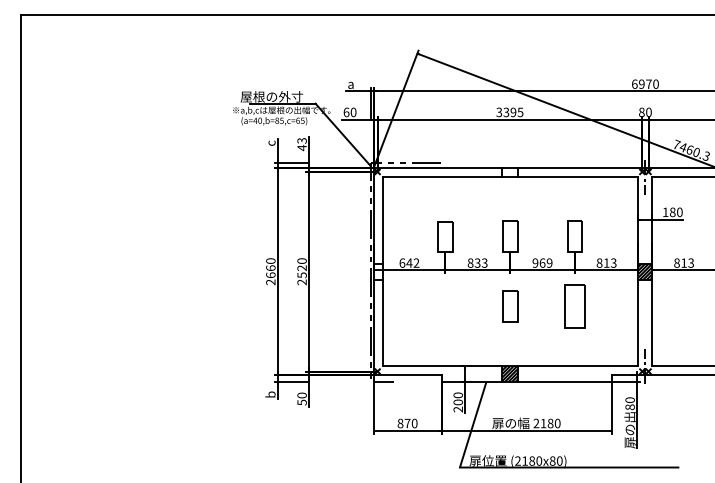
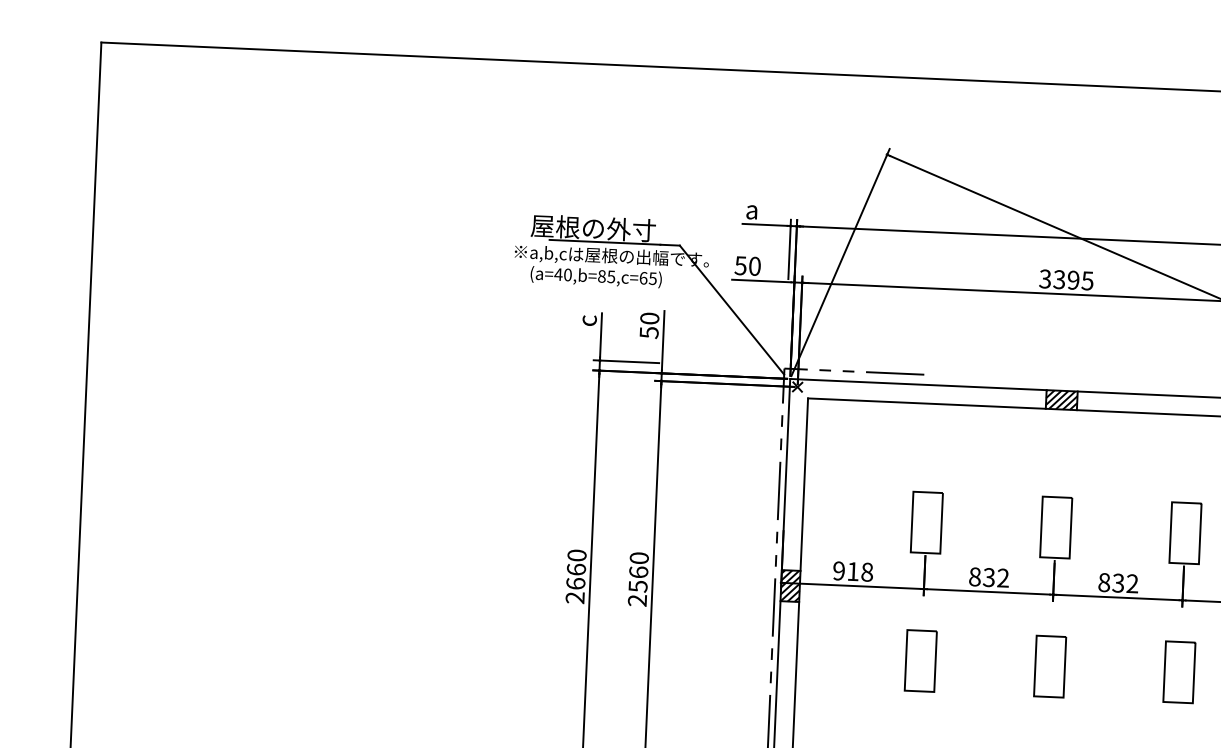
text: (346, 112) -> (740, 265), 60 -> 50
text: (301, 144) -> (648, 325), 43 -> 50
hatch: (509, 172) -> (1060, 399), added
text: (409, 262) -> (853, 570), 642 -> 918
text: (542, 262) -> (1118, 581), 969 -> 832
text: (484, 263) -> (1002, 578), 833 -> 832
text: (301, 268) -> (637, 572), 2520 -> 2560
hatch: (378, 271) -> (790, 585), added
part: (445, 306) -> (921, 661), added
part: (574, 306) -> (1178, 672), size x0.71

